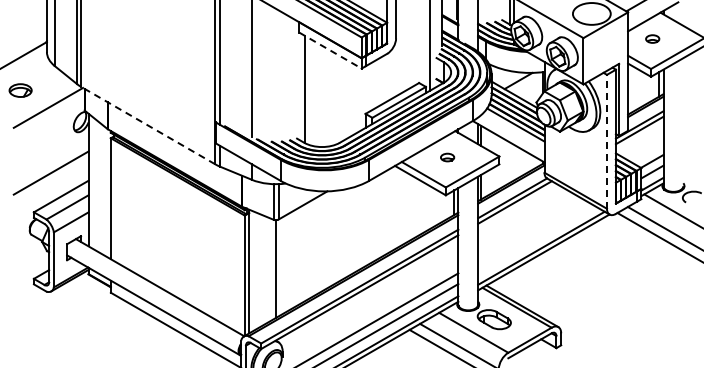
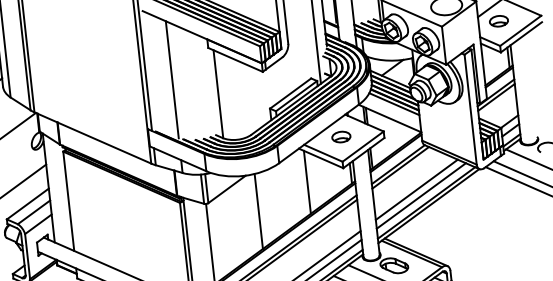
part: (652, 38) -> (498, 20), size x1.67
line: (330, 50) -> (235, 59), dashed -> solid
line: (147, 125) -> (92, 137), dashed -> solid
line: (606, 141) -> (470, 109), dashed -> solid
part: (447, 157) -> (341, 137), size x1.67
line: (400, 207) -> (307, 182), added
line: (531, 230) -> (416, 189), added
line: (338, 235) -> (258, 210), added
line: (536, 238) -> (421, 195), added

